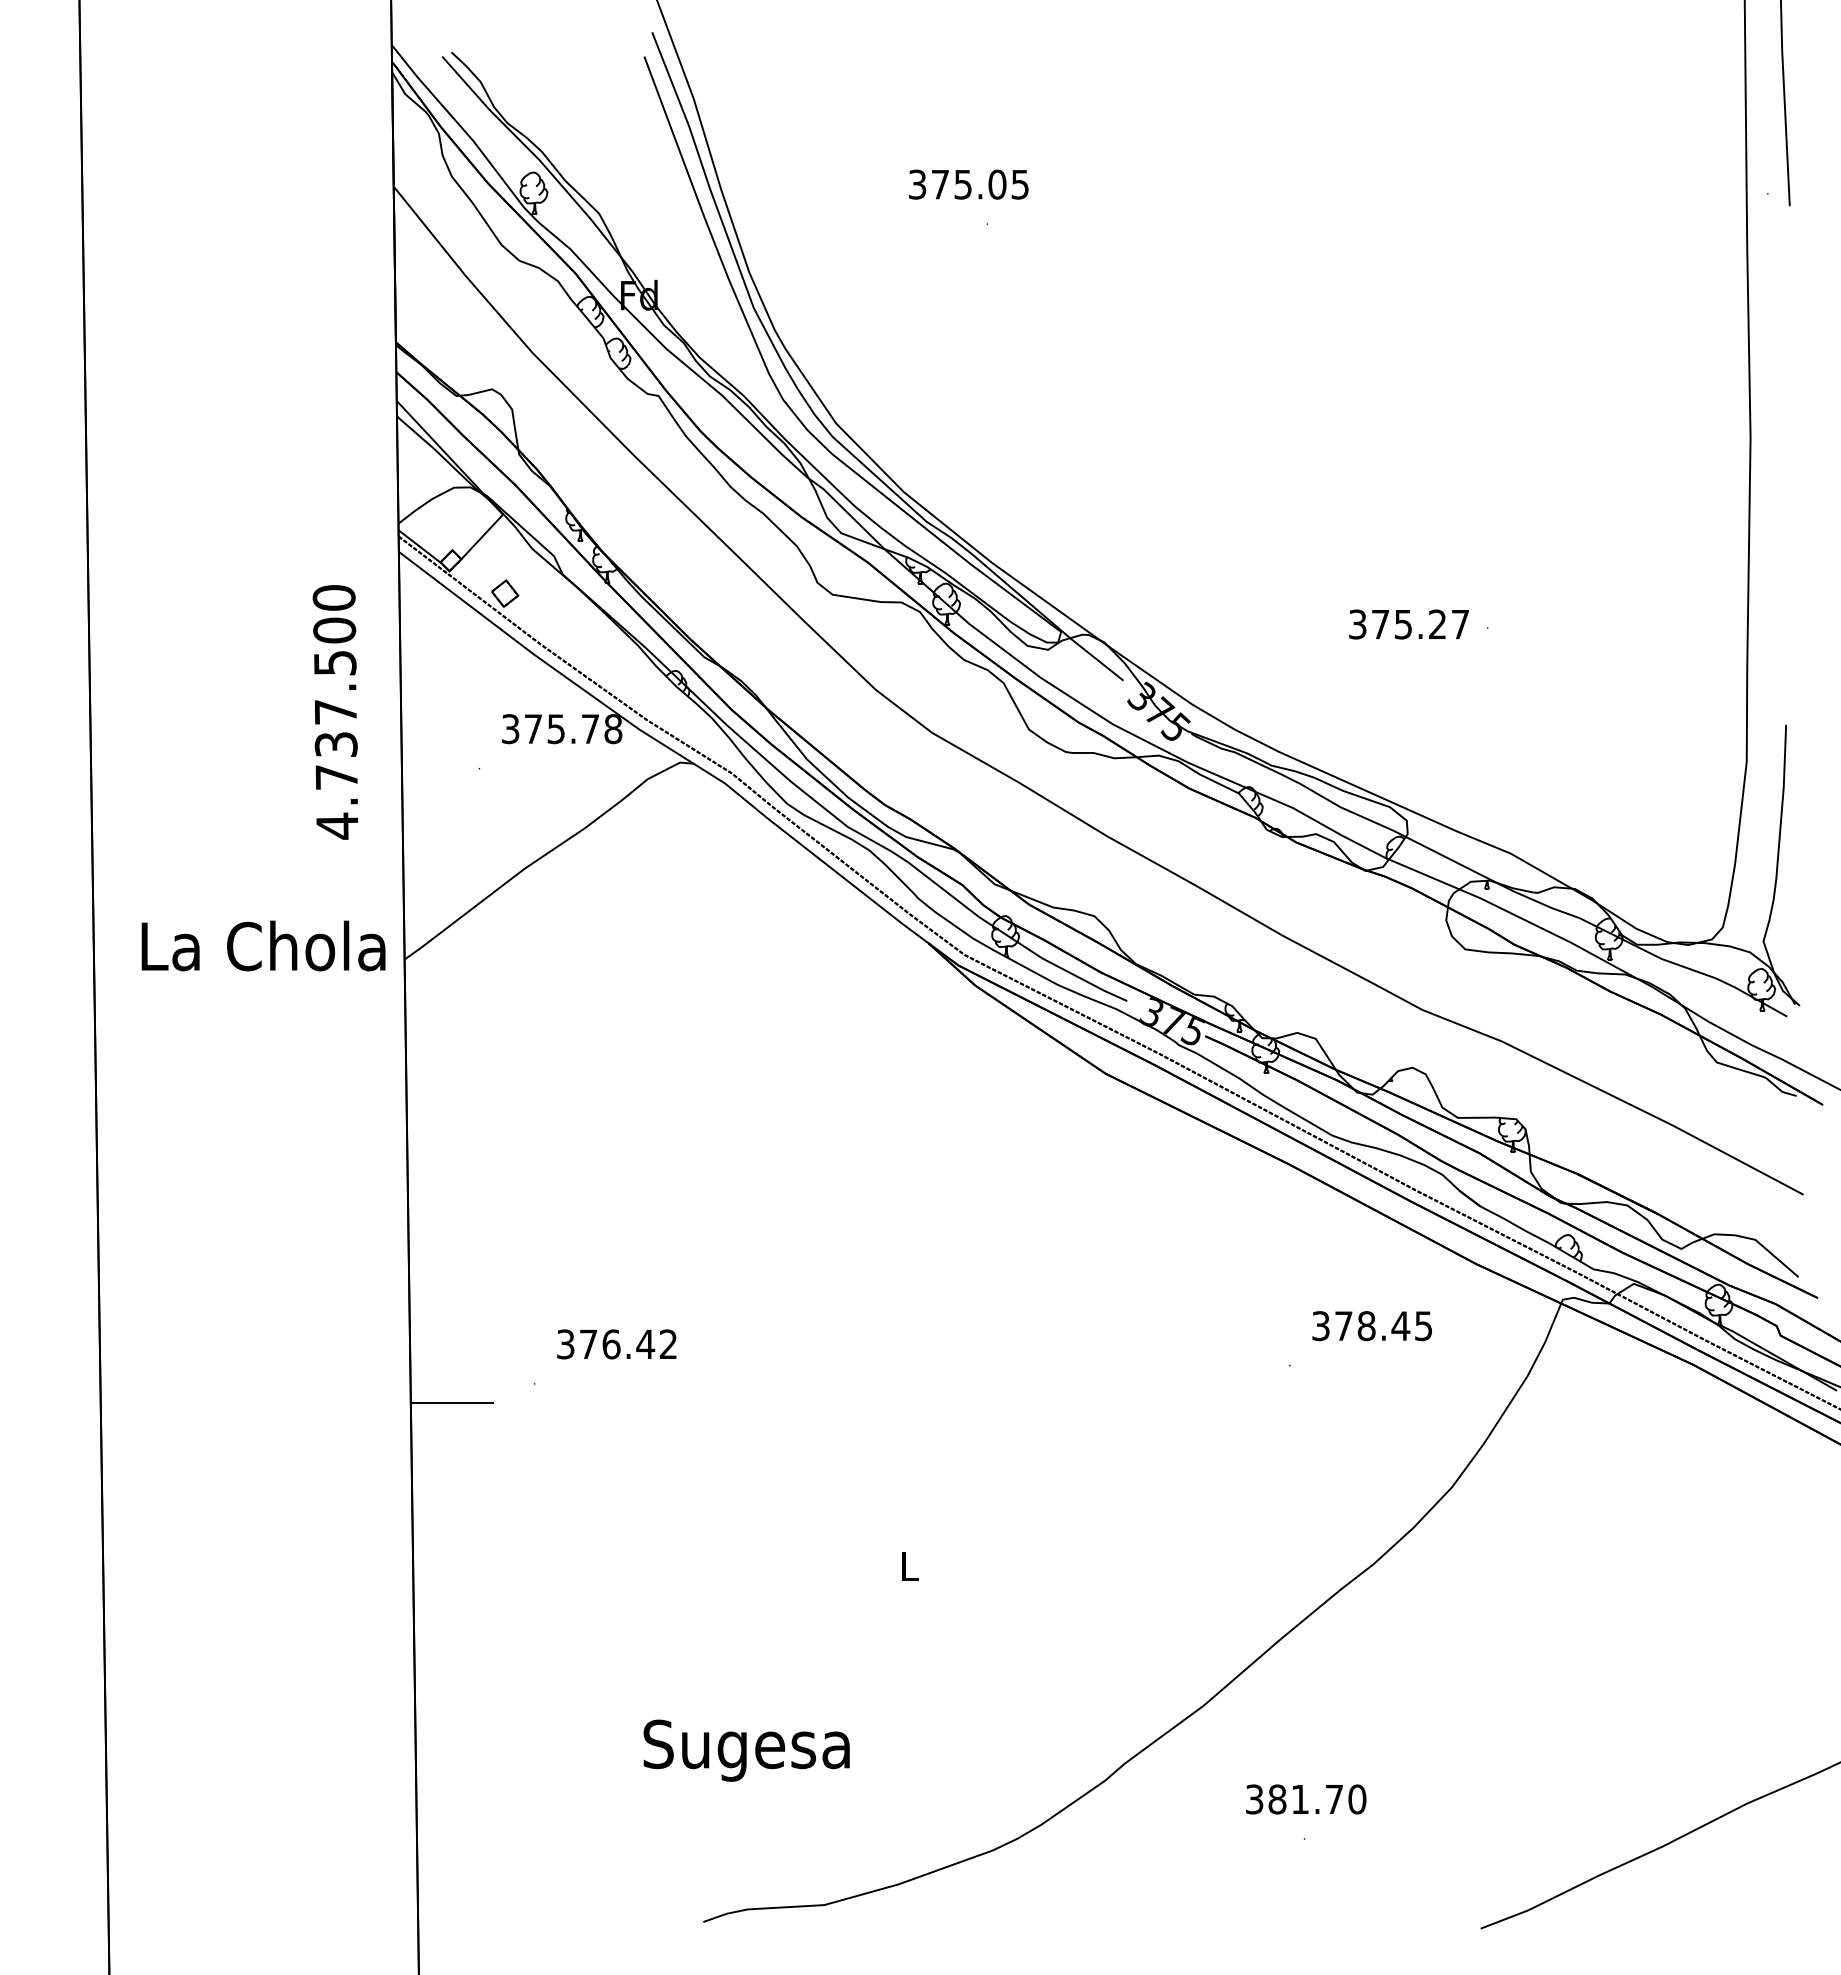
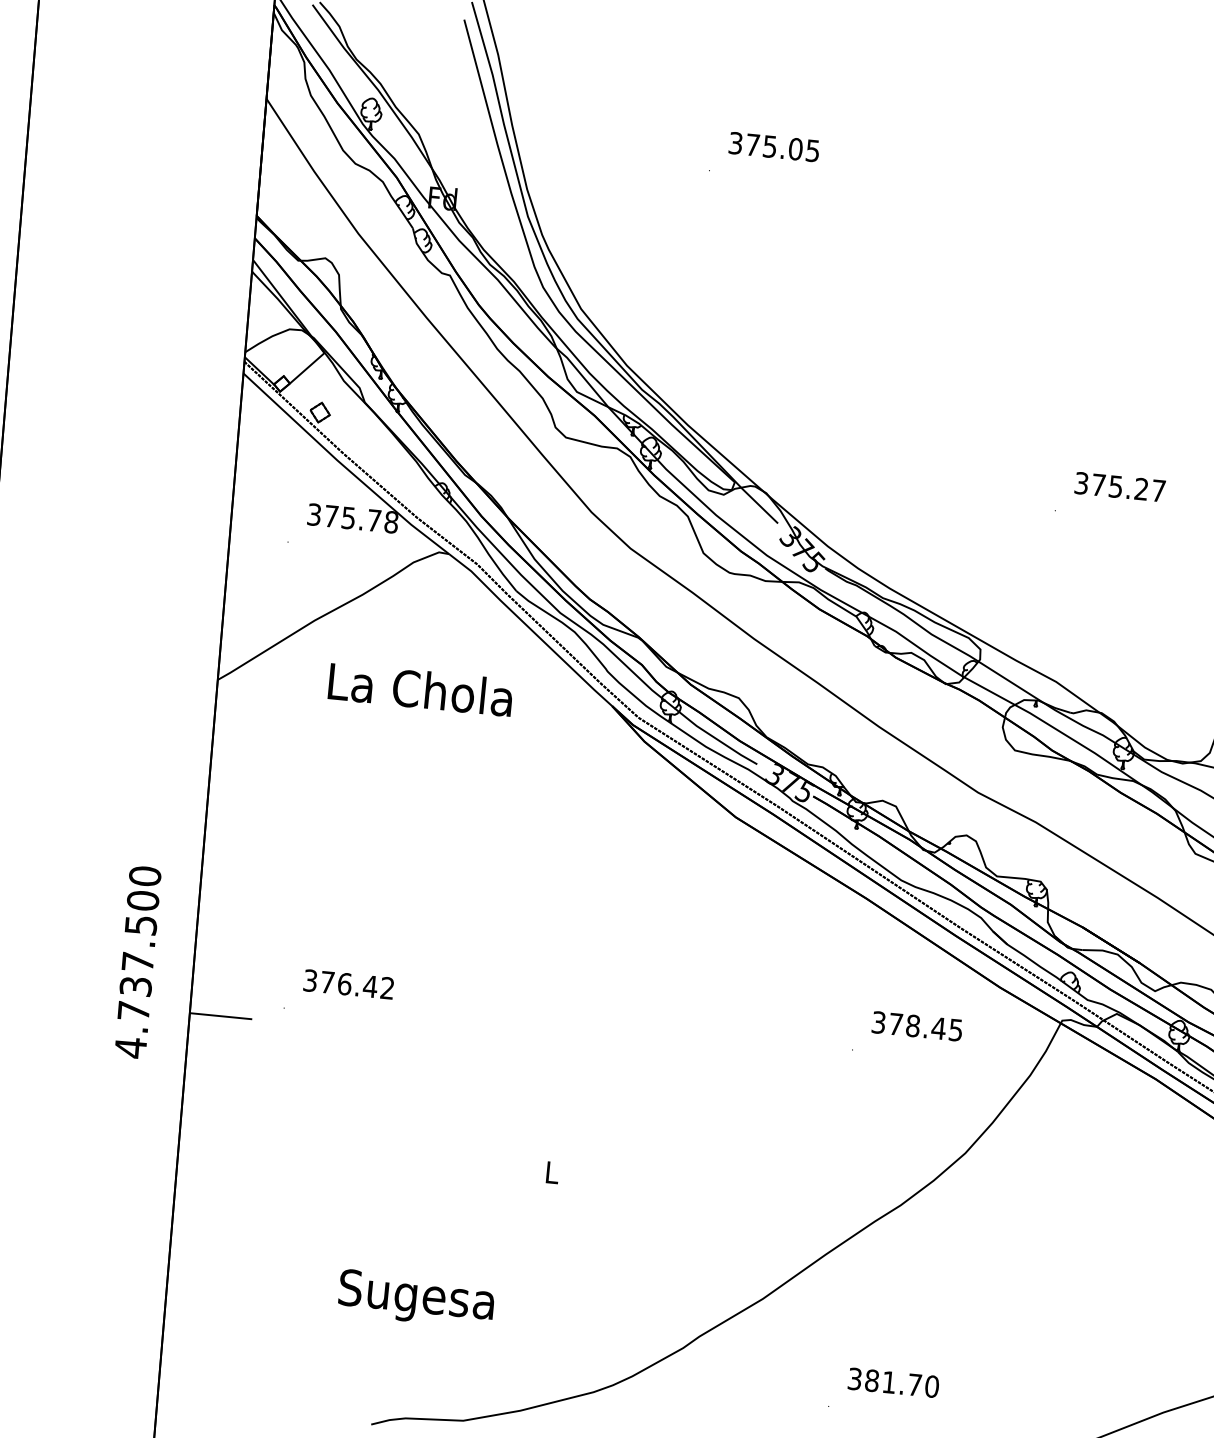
text: (968, 184) -> (774, 146), moved
text: (1408, 624) -> (1119, 487), moved
text: (335, 712) -> (137, 962), moved
text: (263, 945) -> (420, 689), moved
text: (1306, 1799) -> (893, 1382), moved

